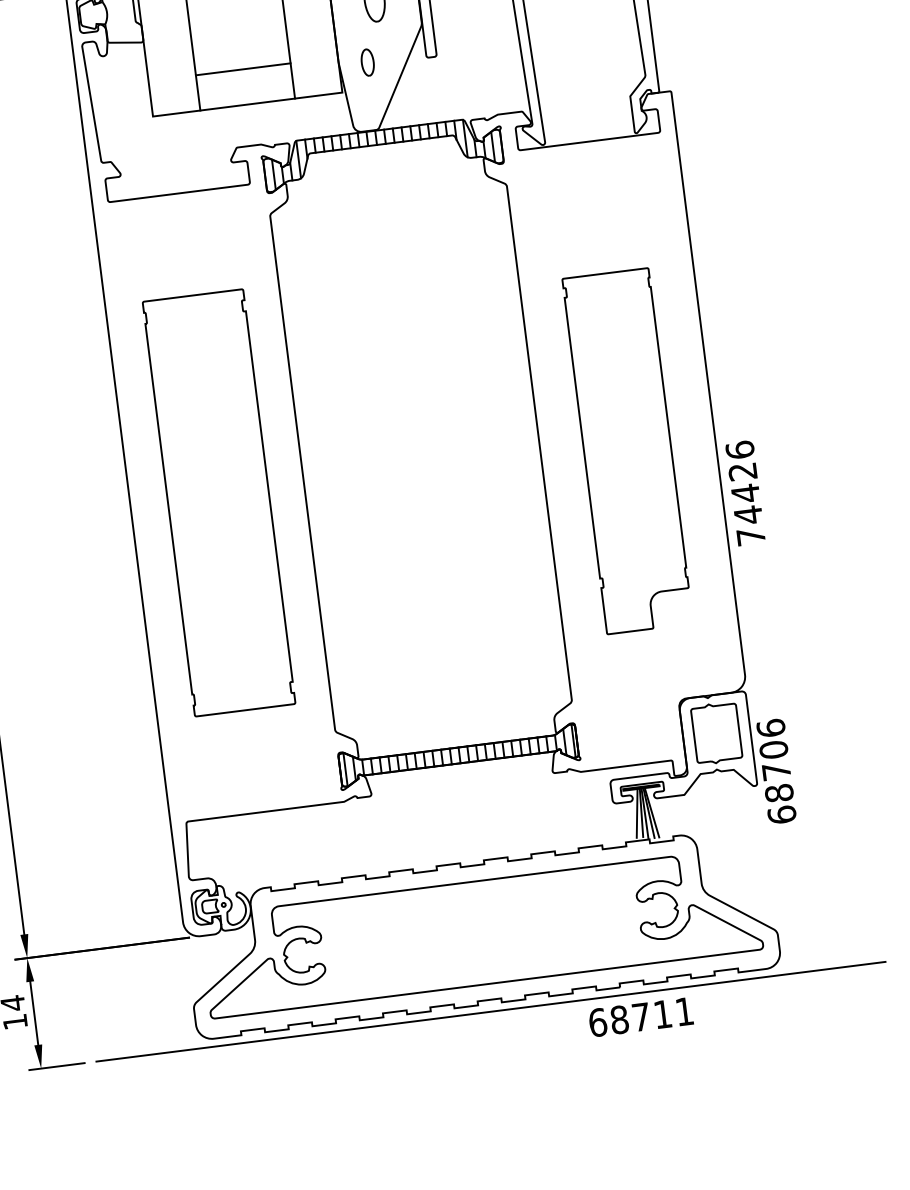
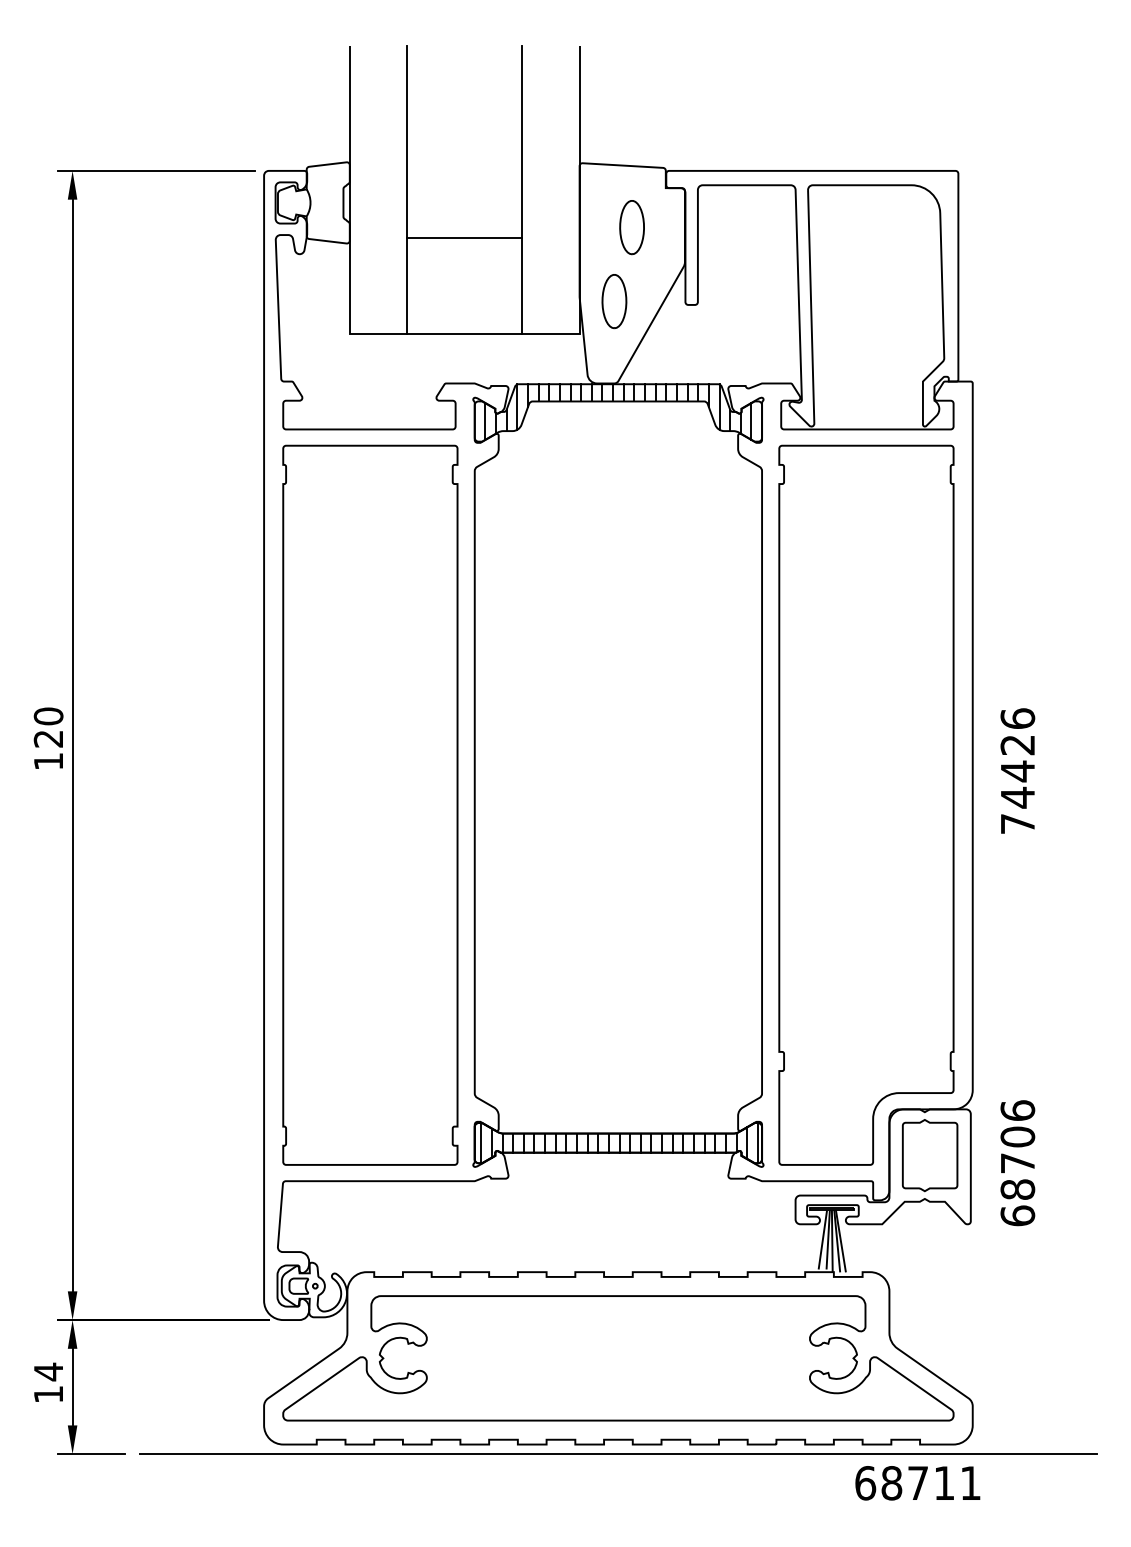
part: (367, 62) -> (614, 301), size x1.67
line: (243, 69) -> (464, 237), moved
part: (627, 450) -> (866, 804), size x1.67
text: (745, 492) -> (1017, 770), moved
part: (219, 502) -> (370, 804), size x1.43
text: (776, 771) -> (1017, 1163), moved
text: (640, 1017) -> (917, 1483), moved

